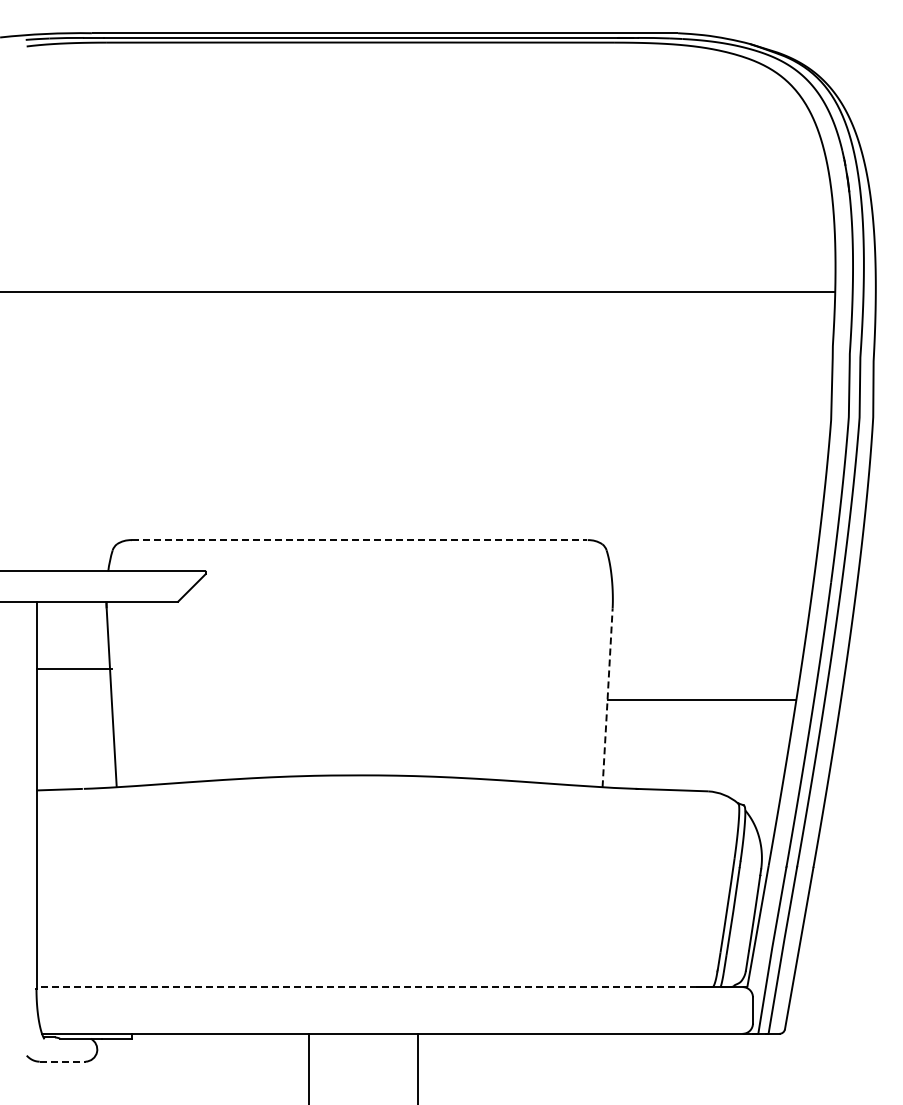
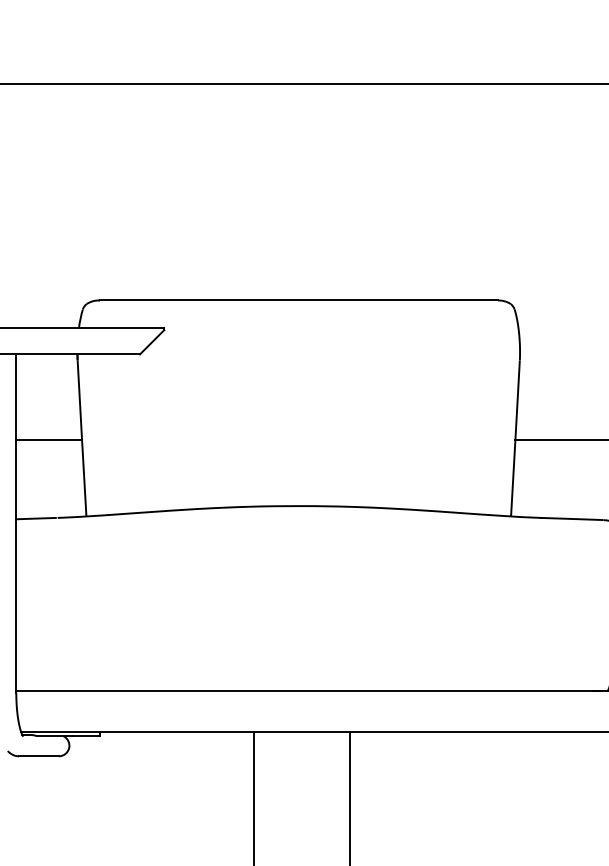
line: (359, 540) -> (298, 300), dashed -> solid
line: (73, 668) -> (48, 439), moved
line: (607, 697) -> (515, 438), dashed -> solid
line: (366, 987) -> (304, 691), dashed -> solid
line: (62, 1061) -> (39, 756), dashed -> solid

